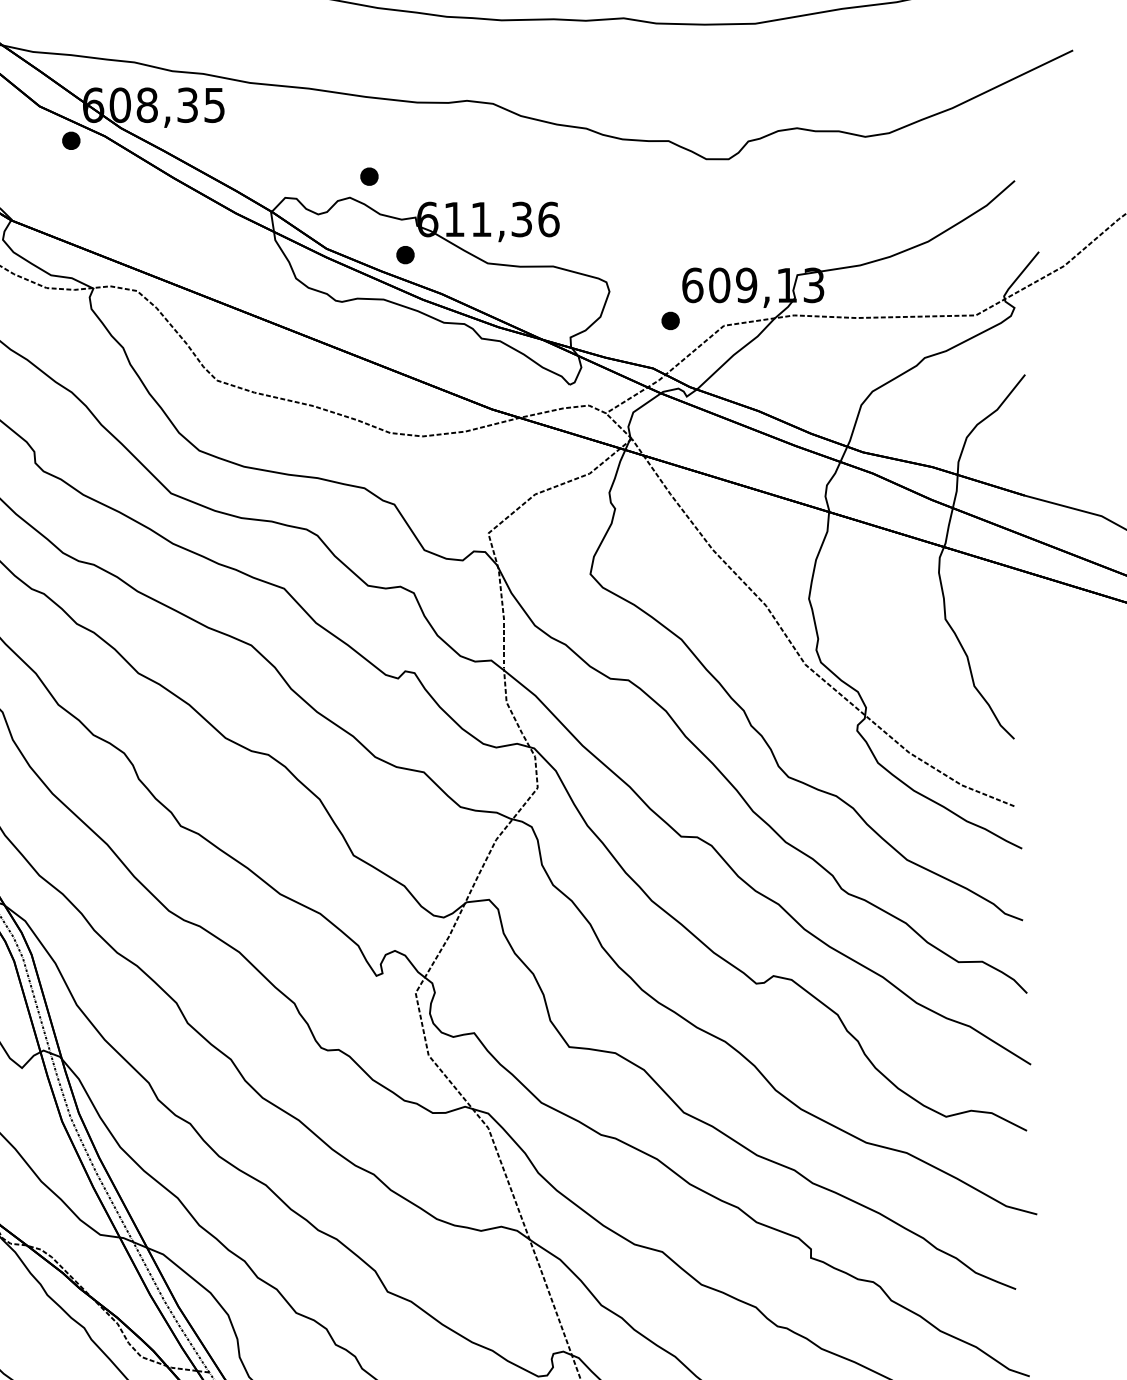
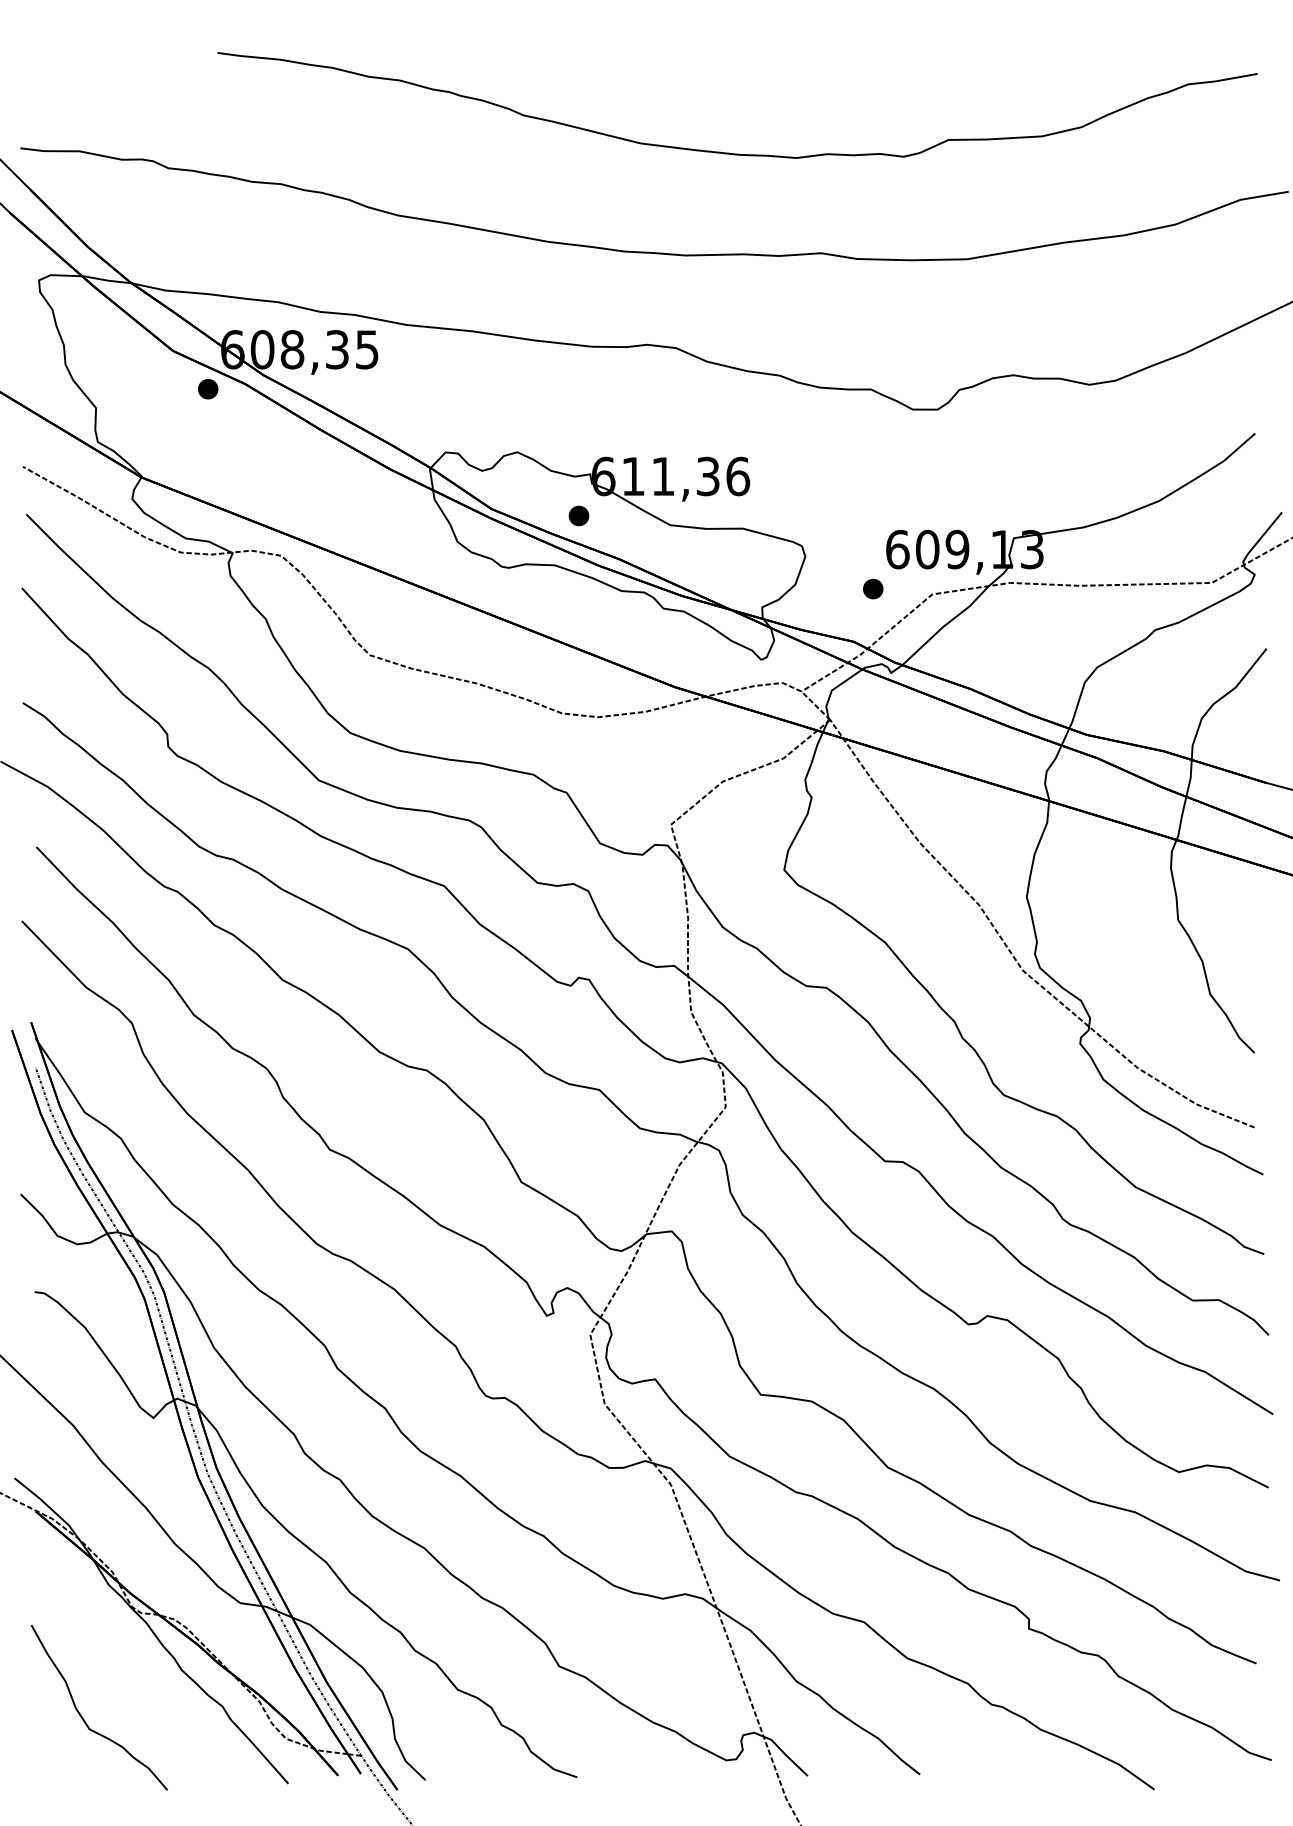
part: (368, 176) -> (538, 428), removed

